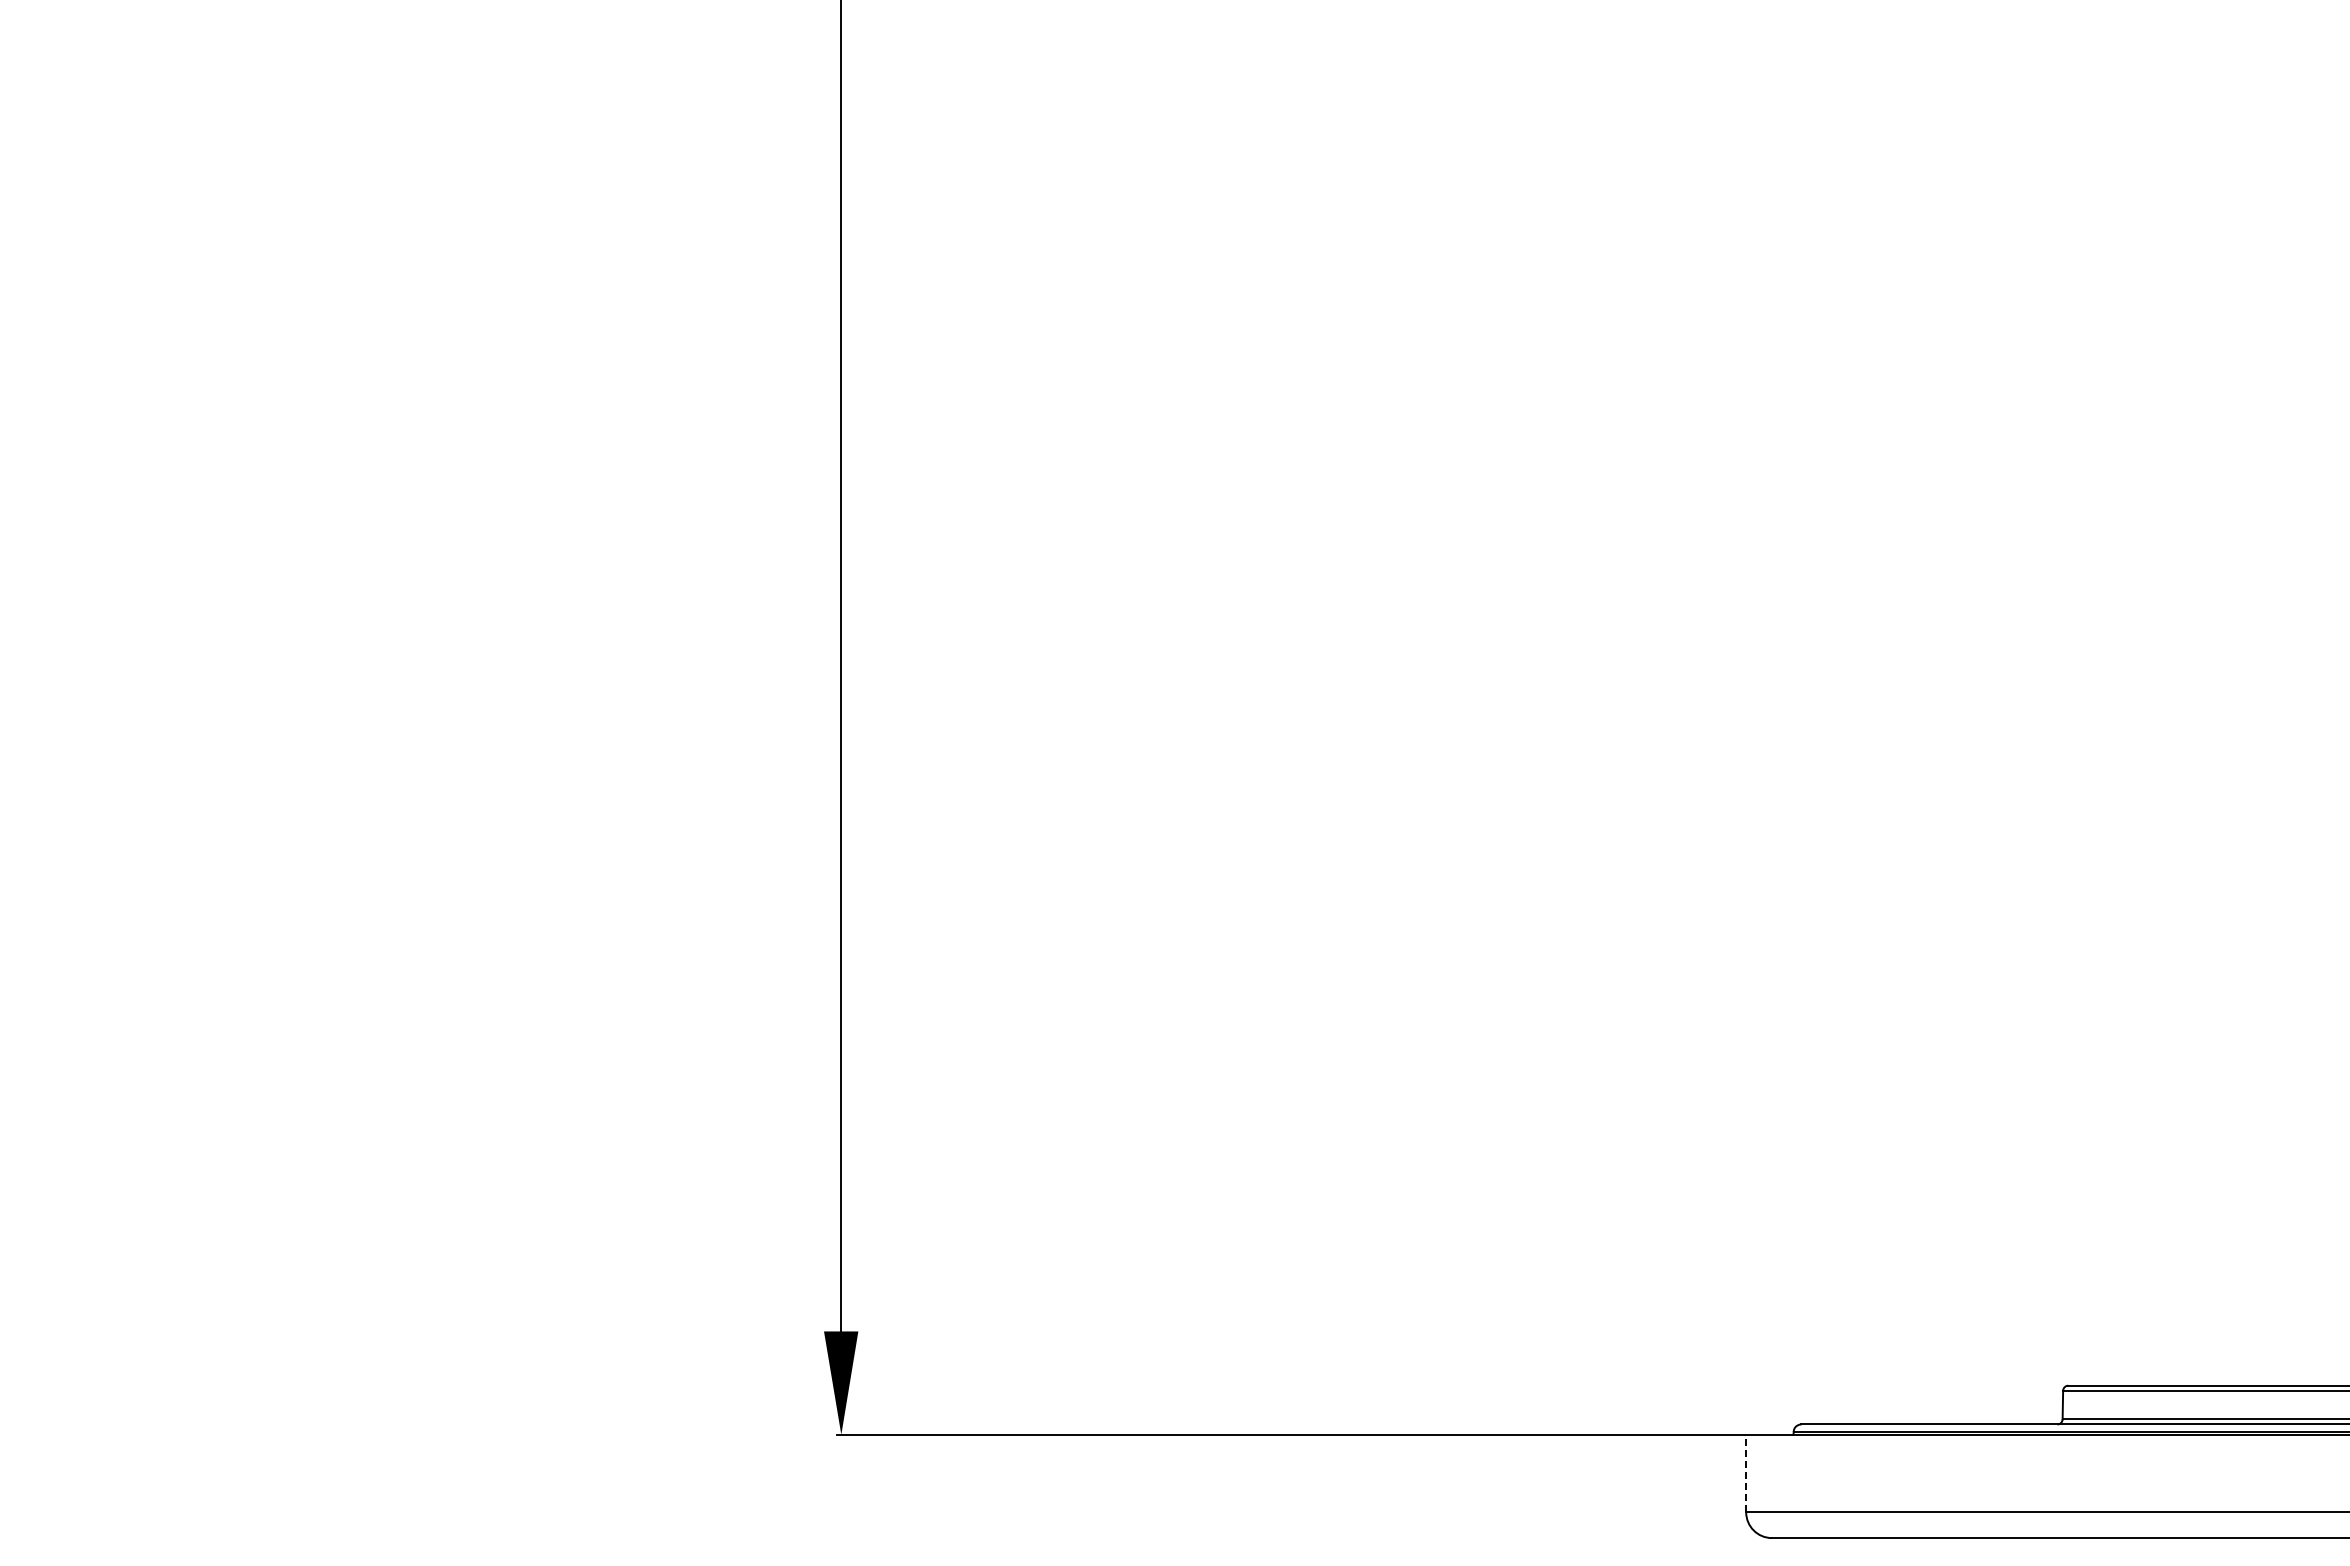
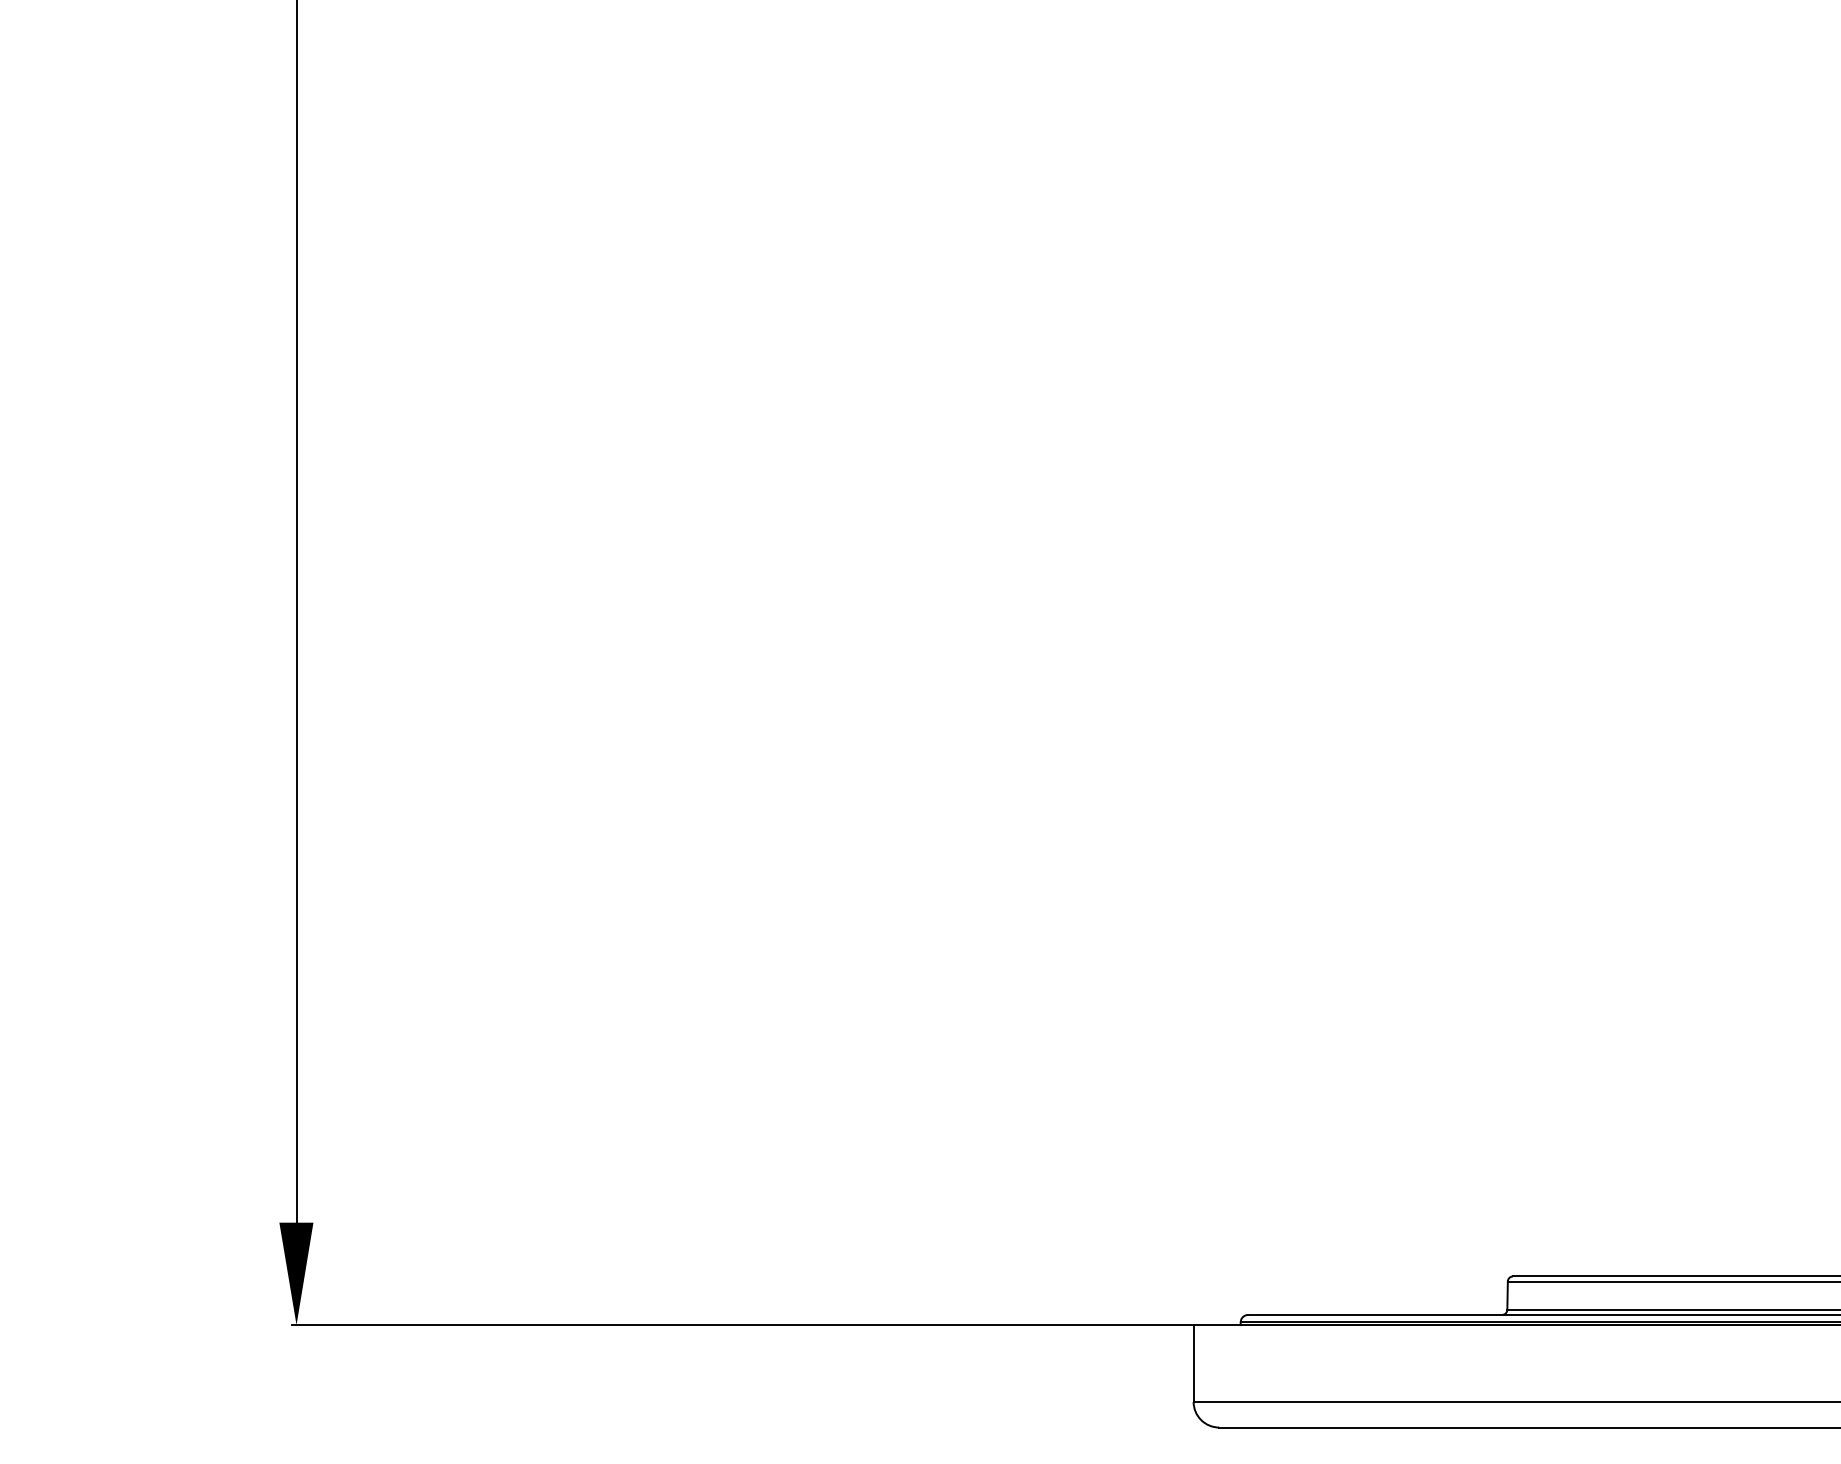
line: (1746, 1473) -> (1193, 1363), dashed -> solid

